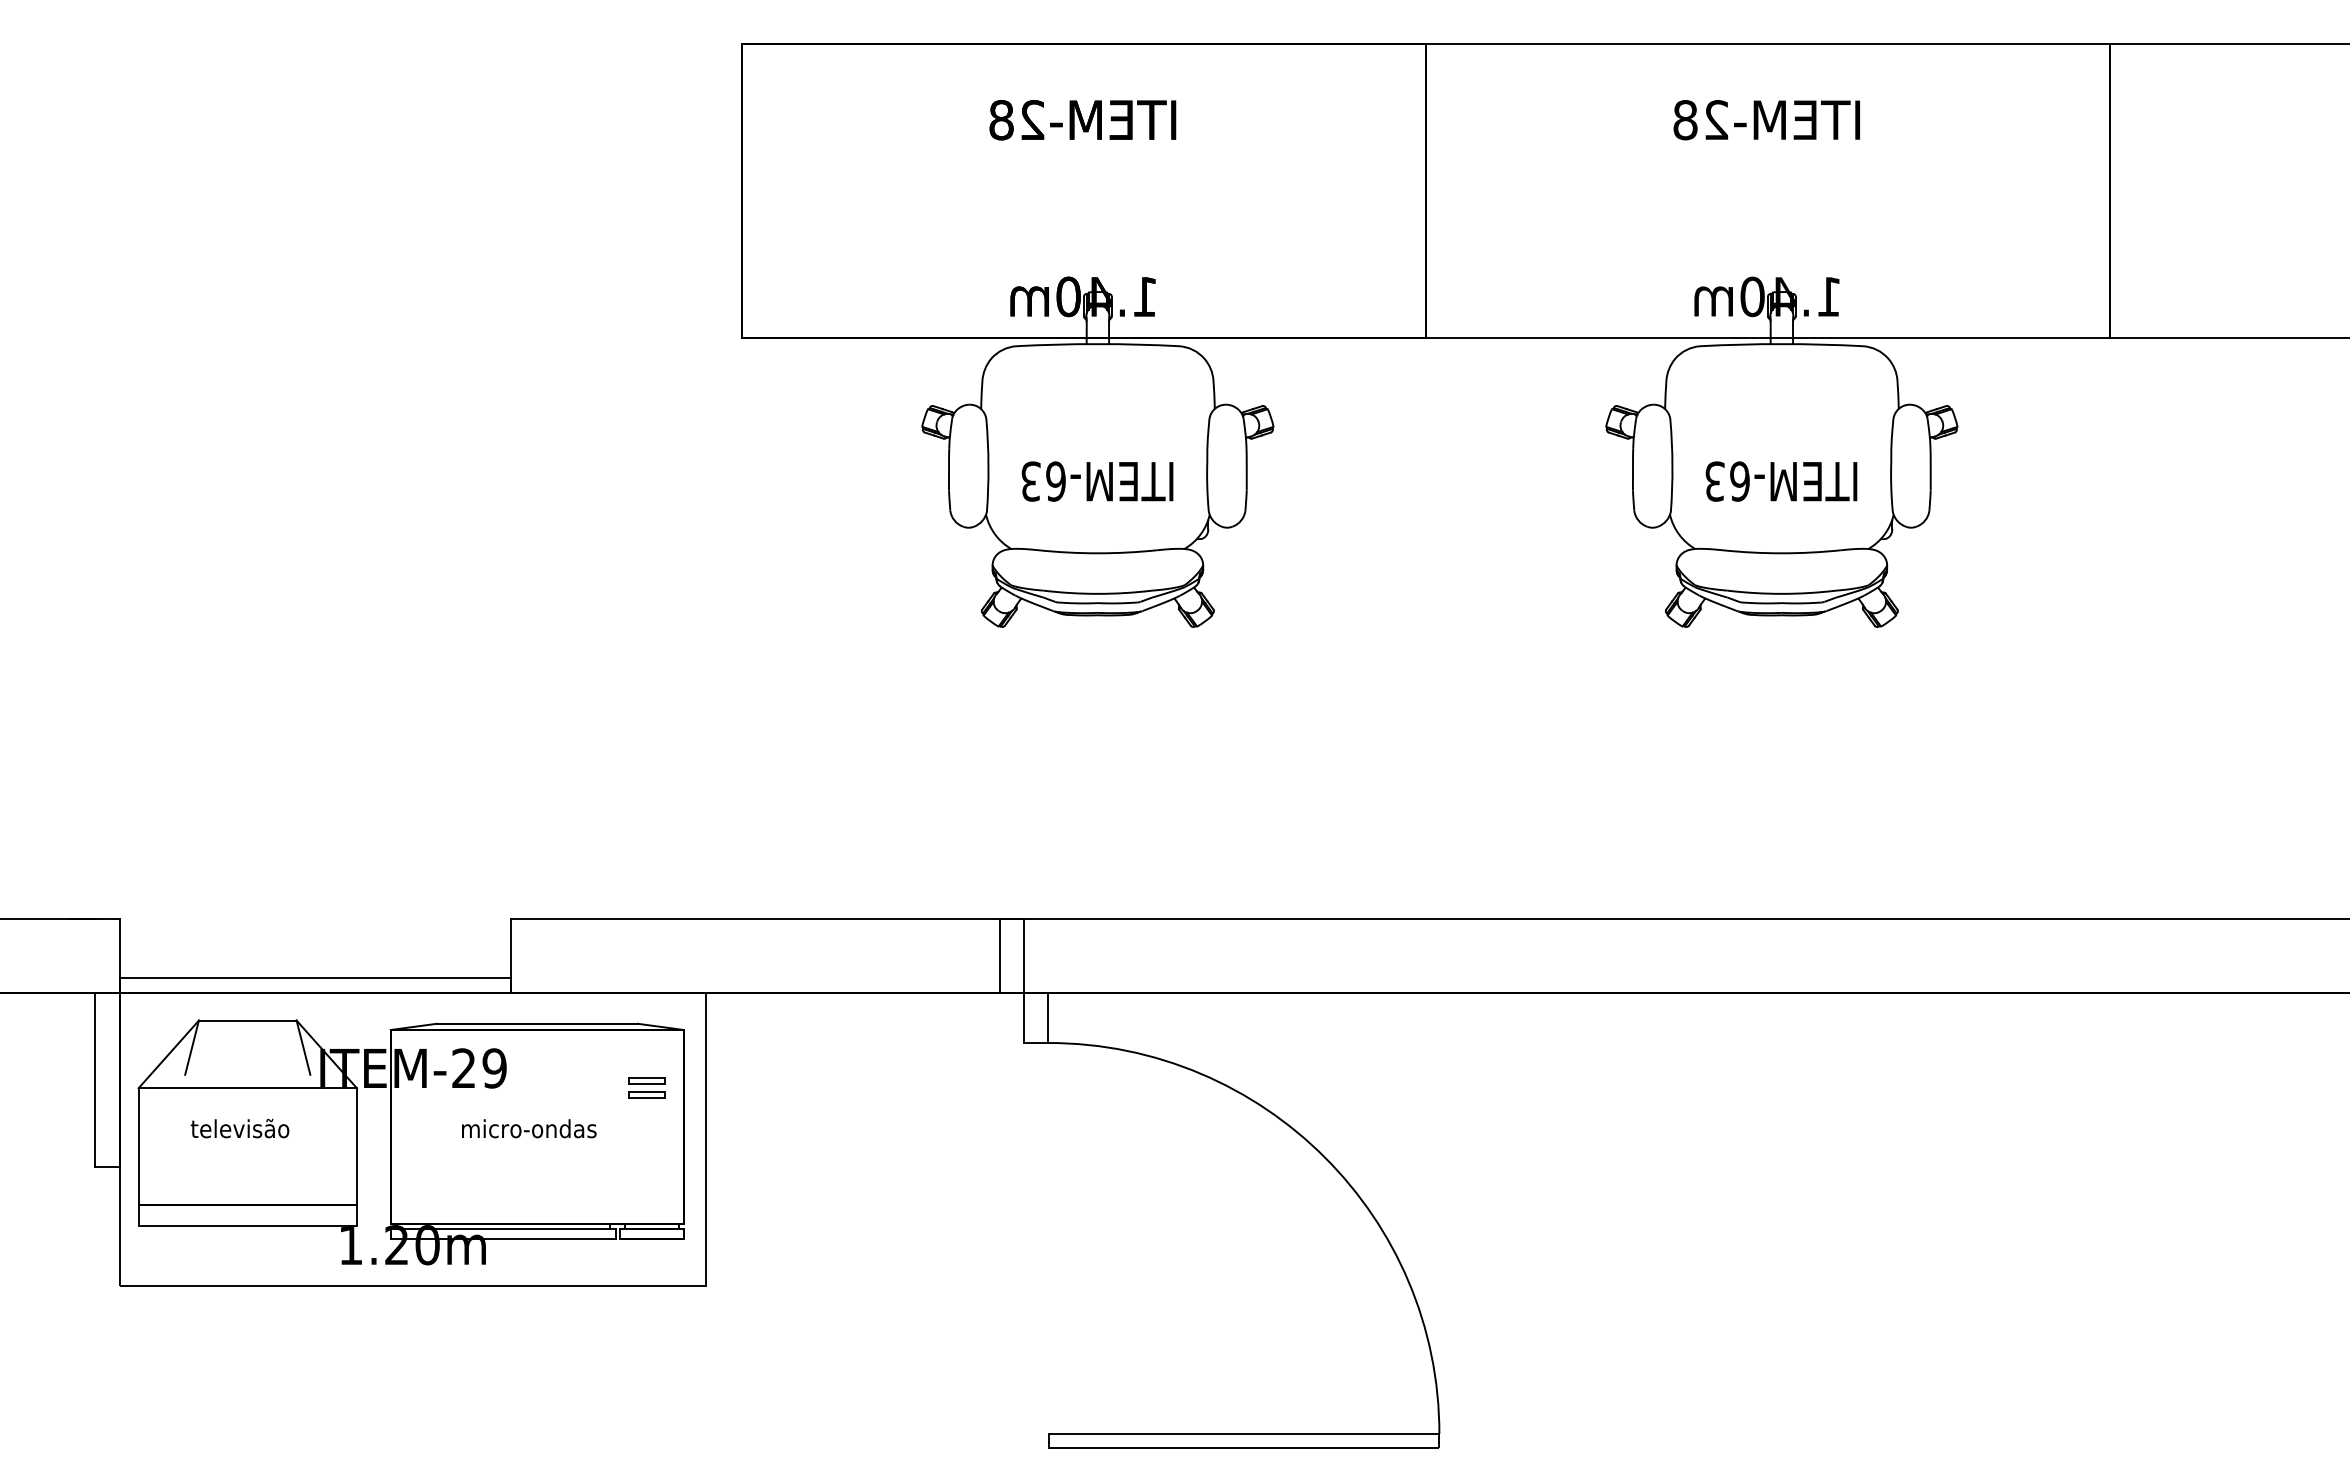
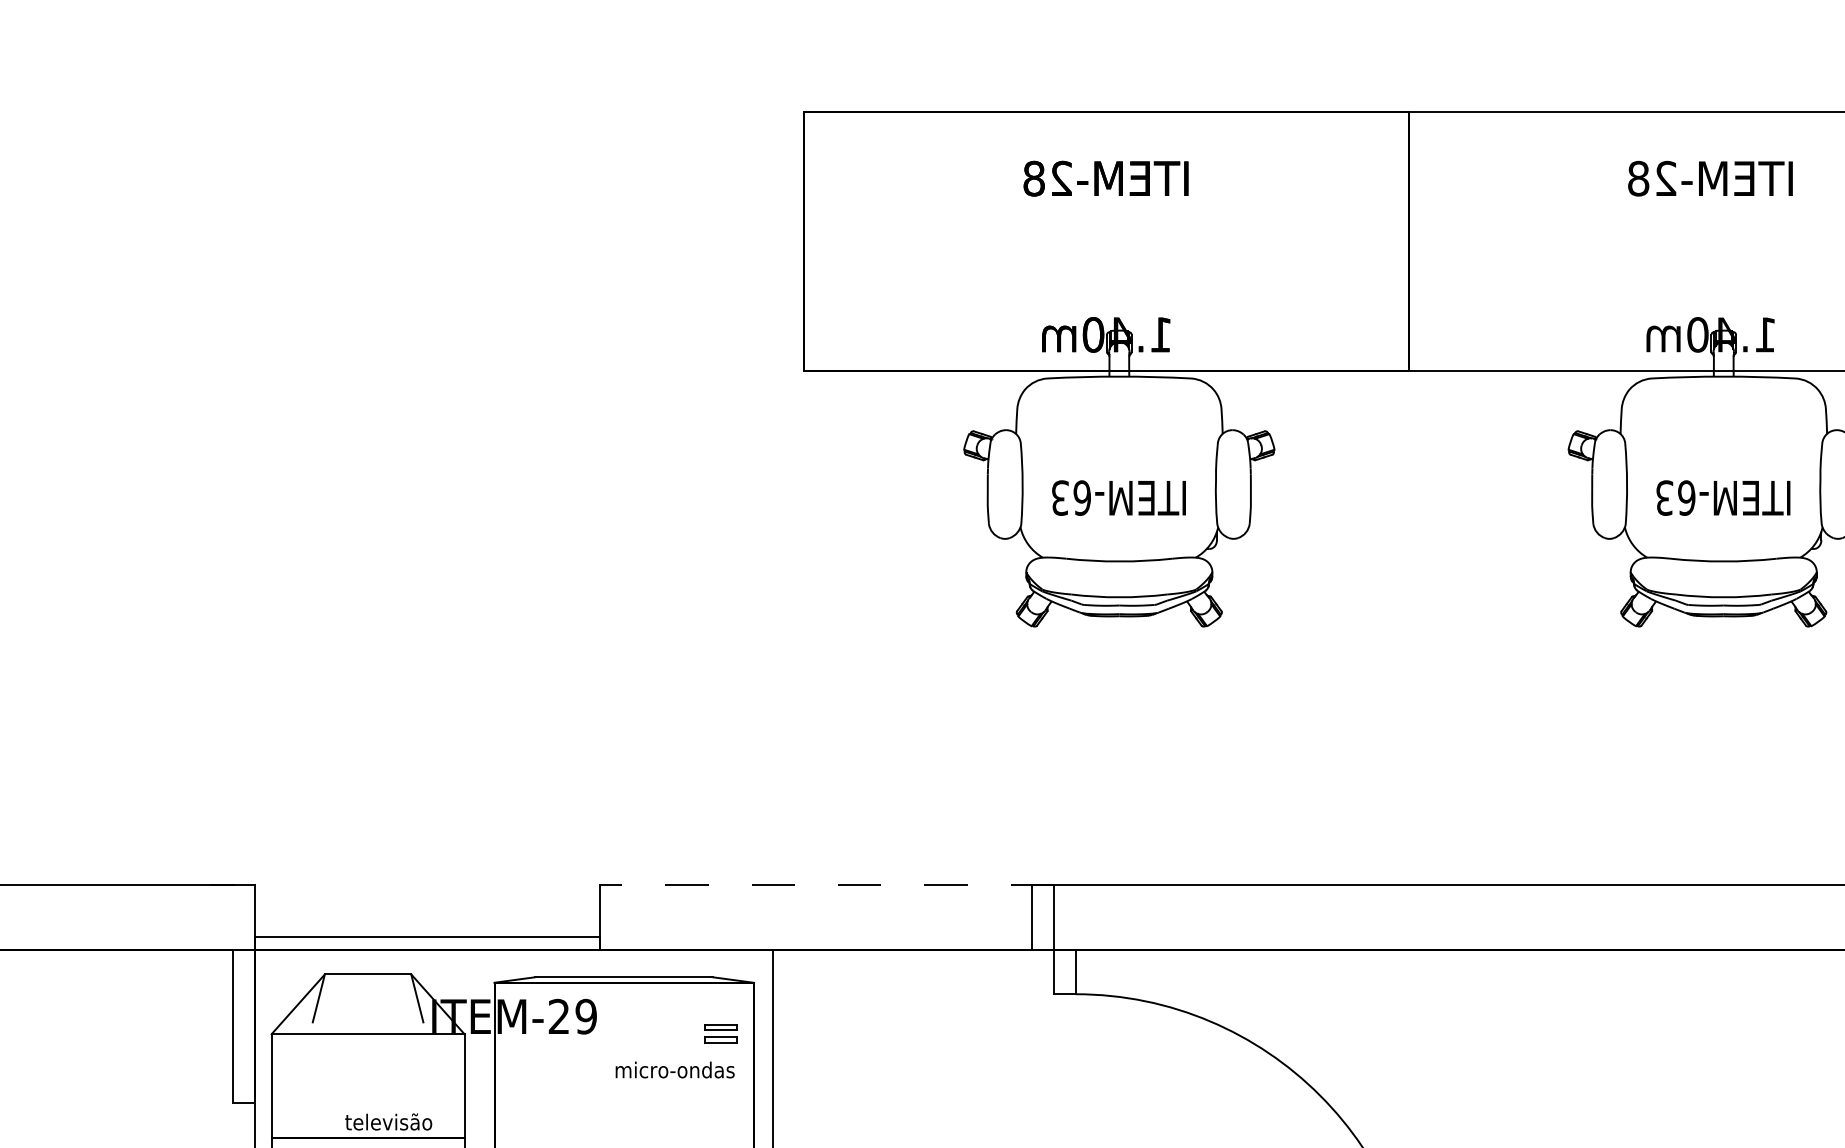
line: (767, 919) -> (827, 885), solid -> dashed
text: (239, 1128) -> (388, 1121), moved
text: (529, 1128) -> (675, 1069), moved

